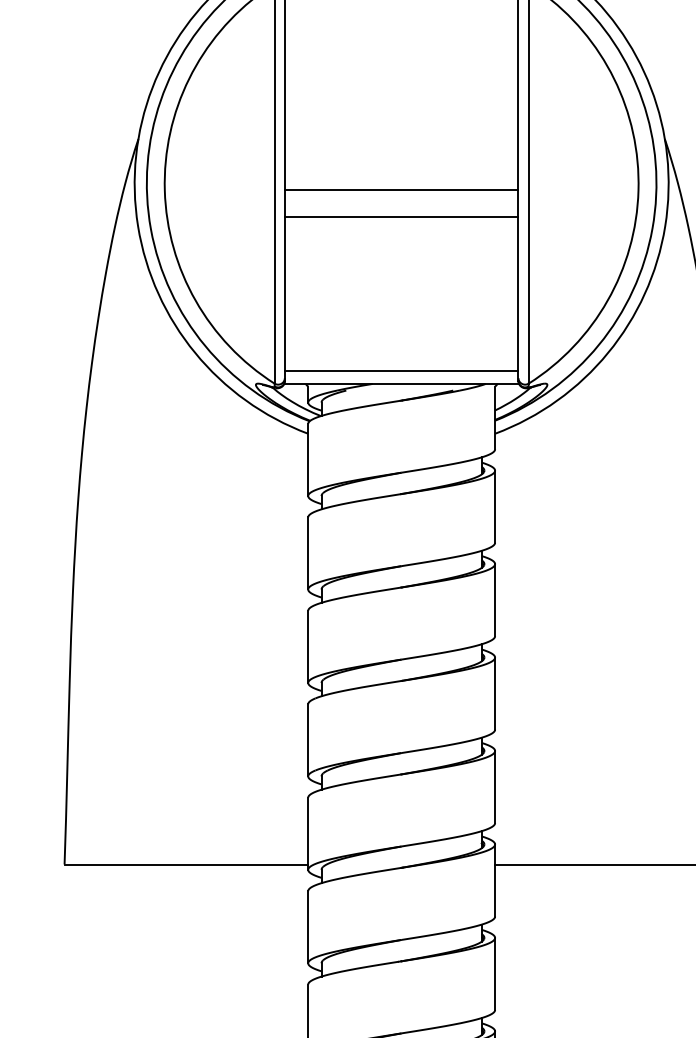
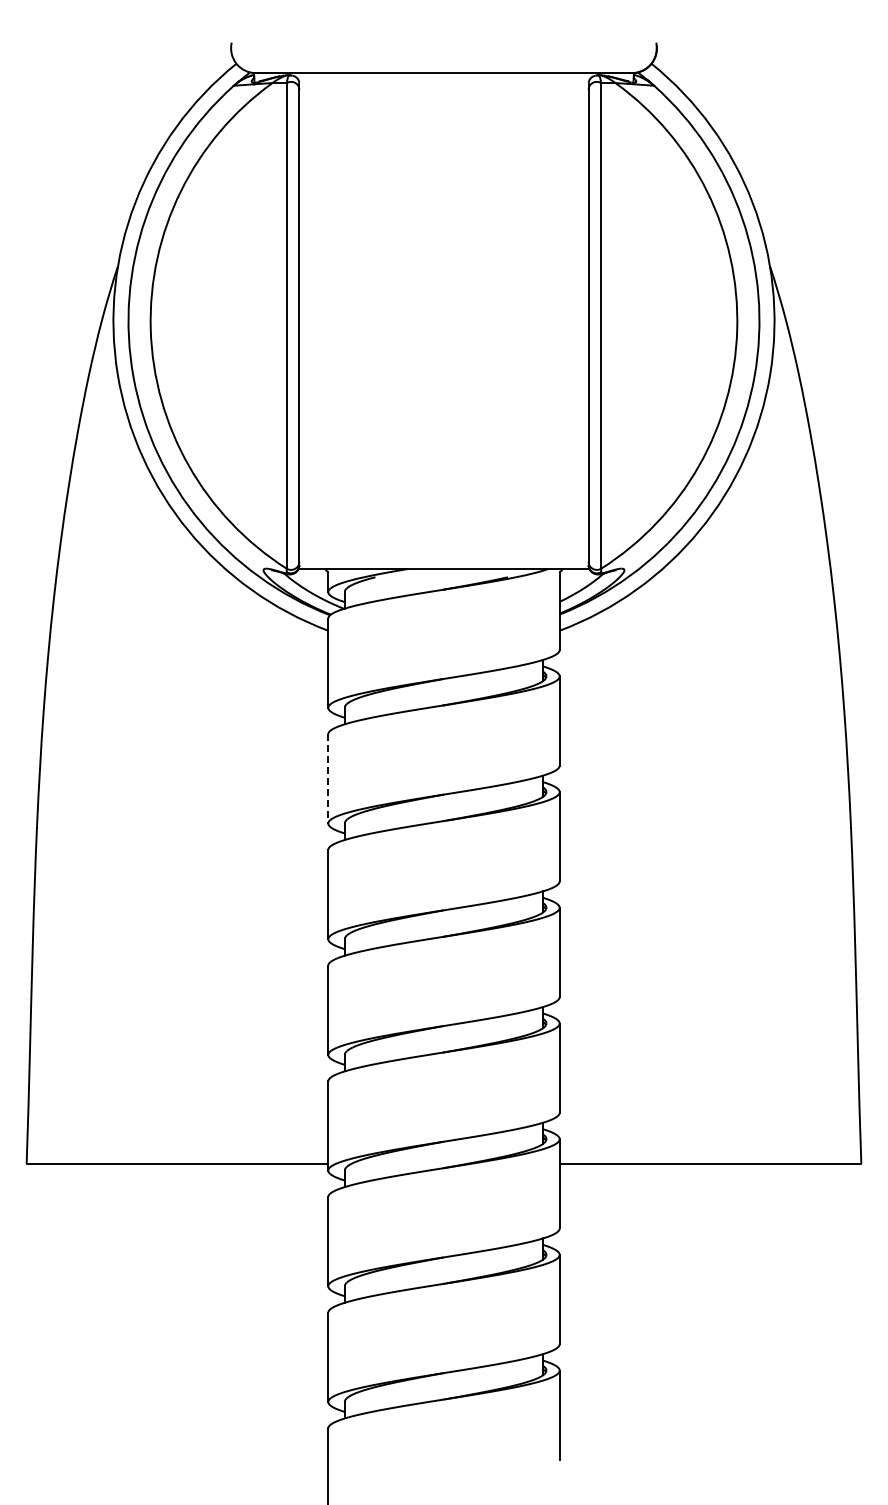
line: (401, 190) -> (443, 329), removed
line: (401, 217) -> (443, 362), removed
line: (401, 371) -> (443, 553), removed
line: (308, 553) -> (328, 778), solid -> dashed

